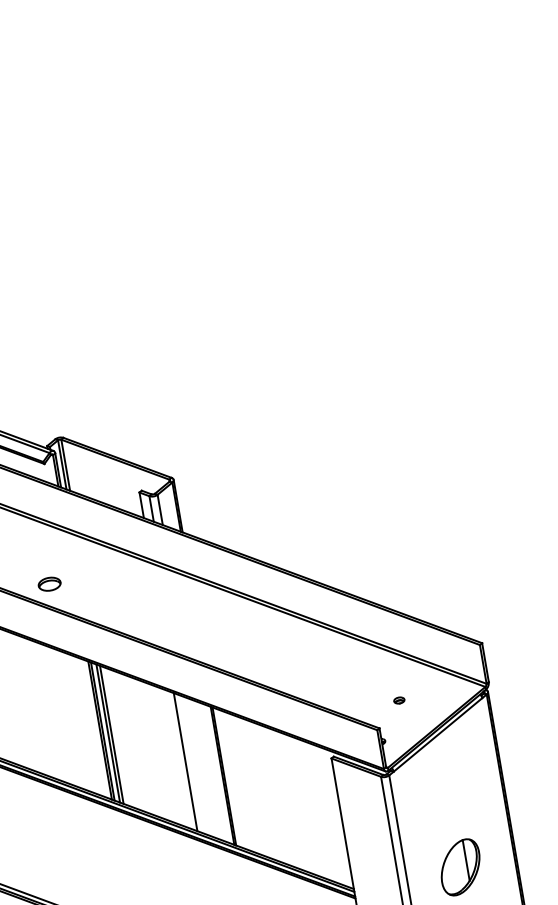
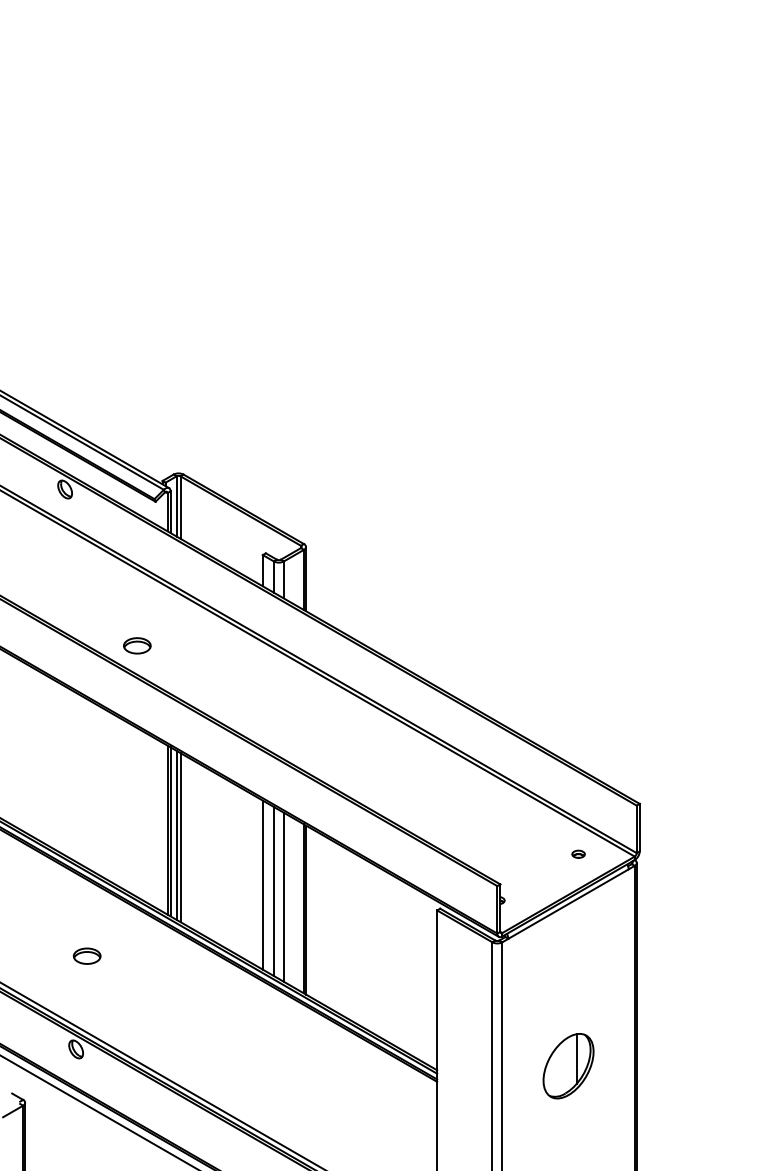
part: (399, 699) -> (578, 853), moved
line: (195, 765) -> (273, 891), added
line: (204, 768) -> (283, 896), added
part: (51, 844) -> (86, 955), added

